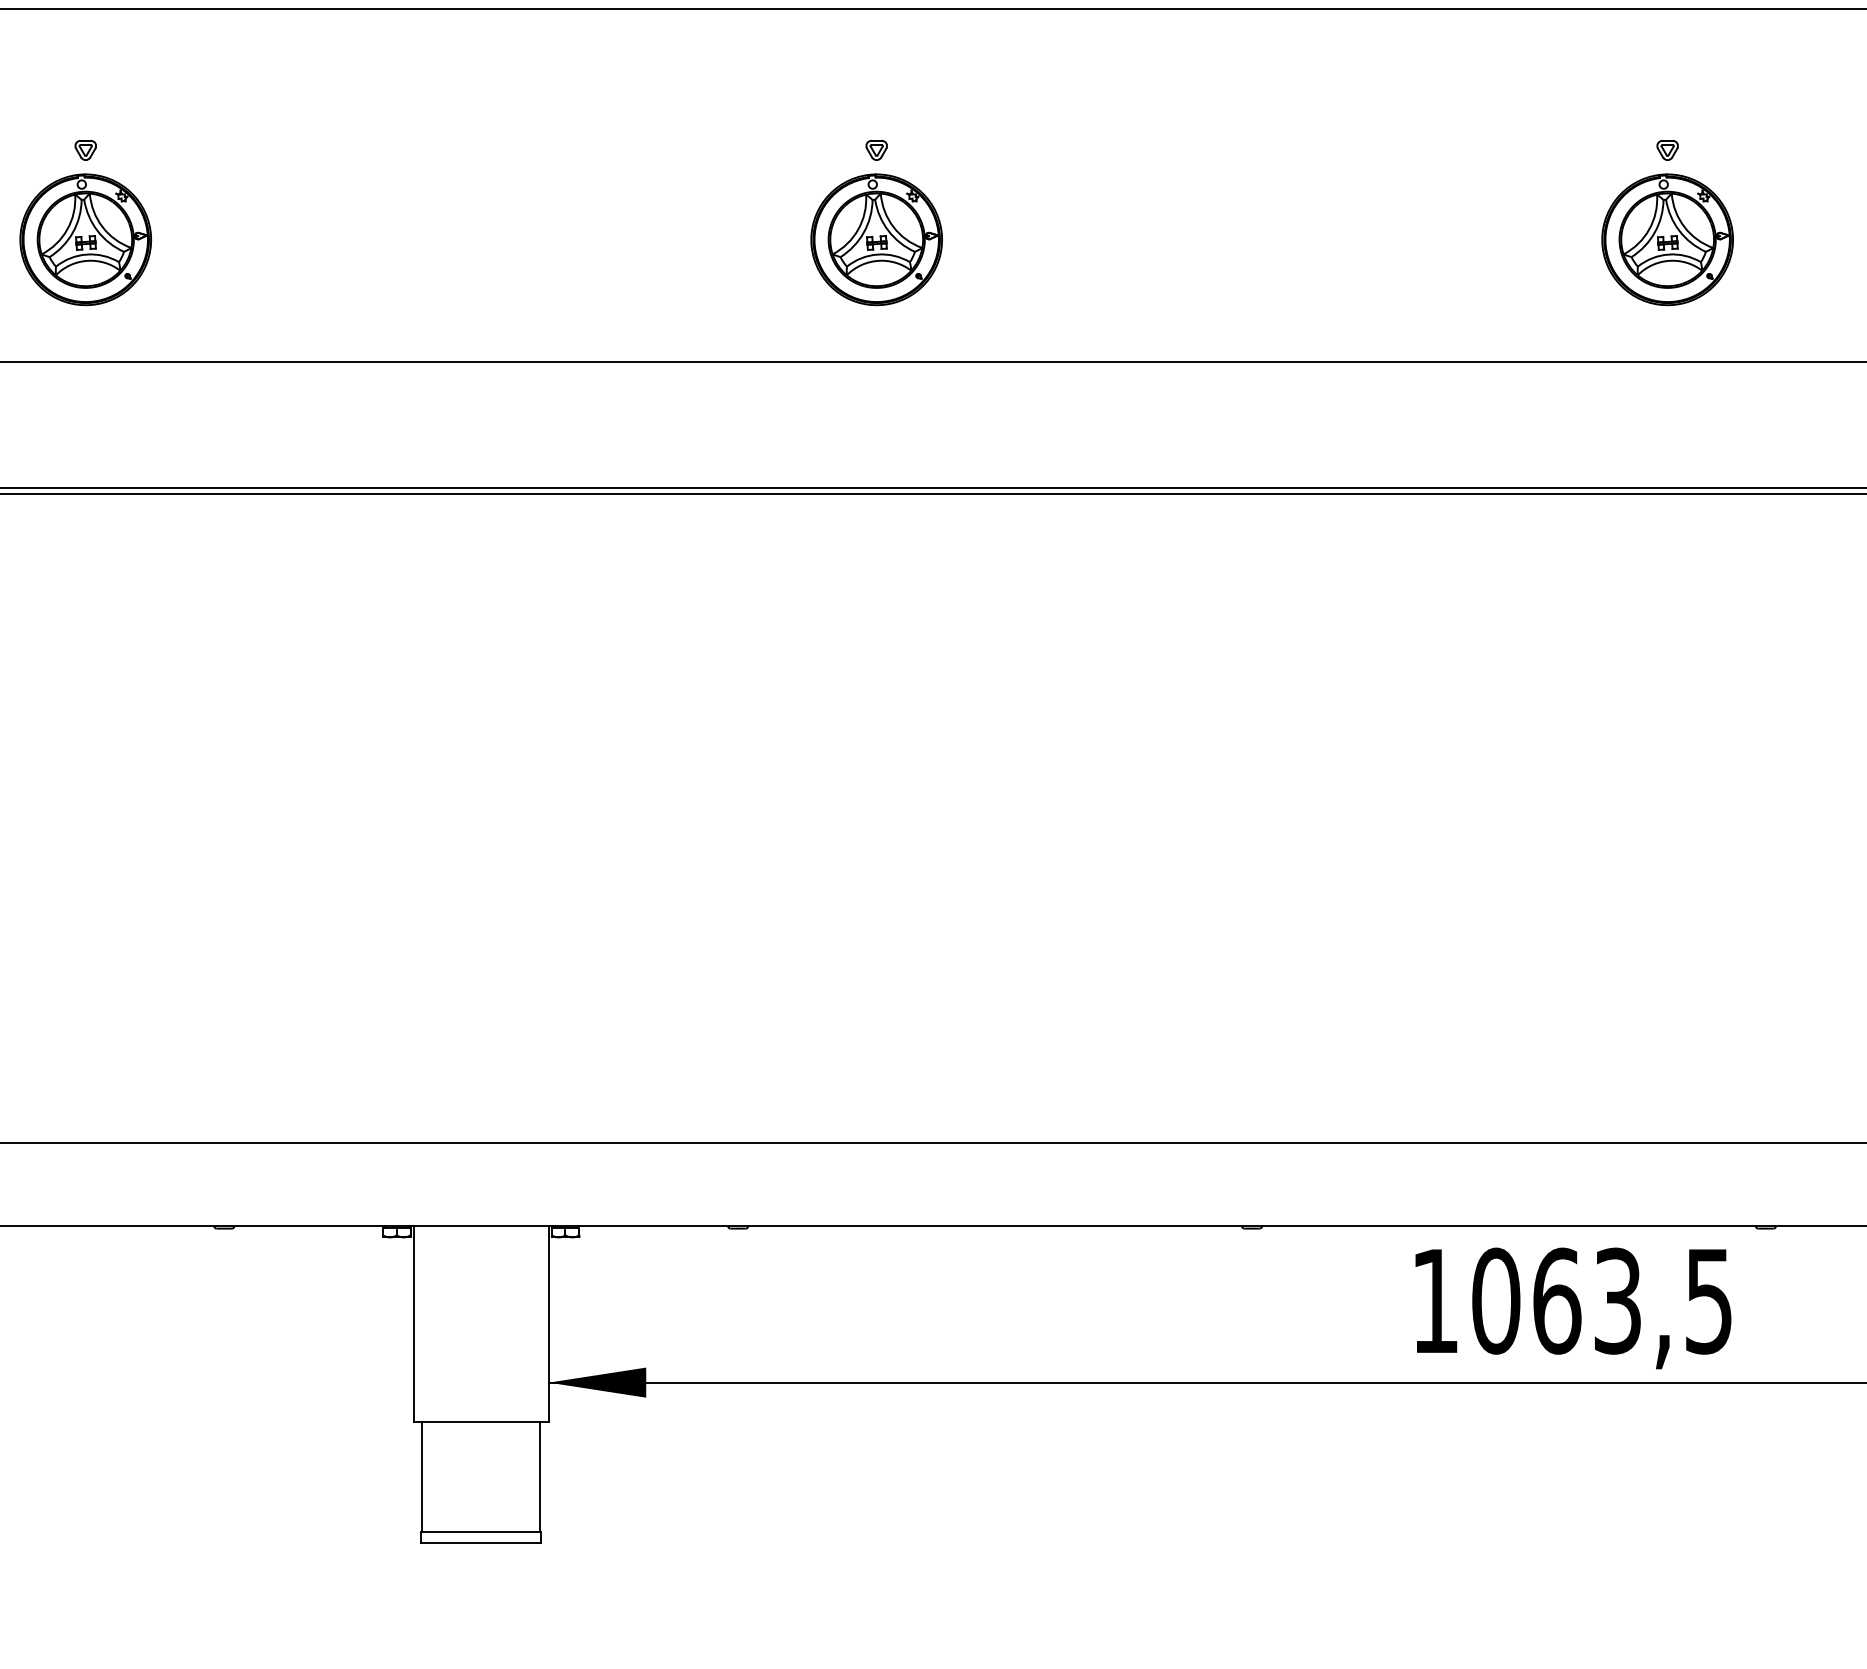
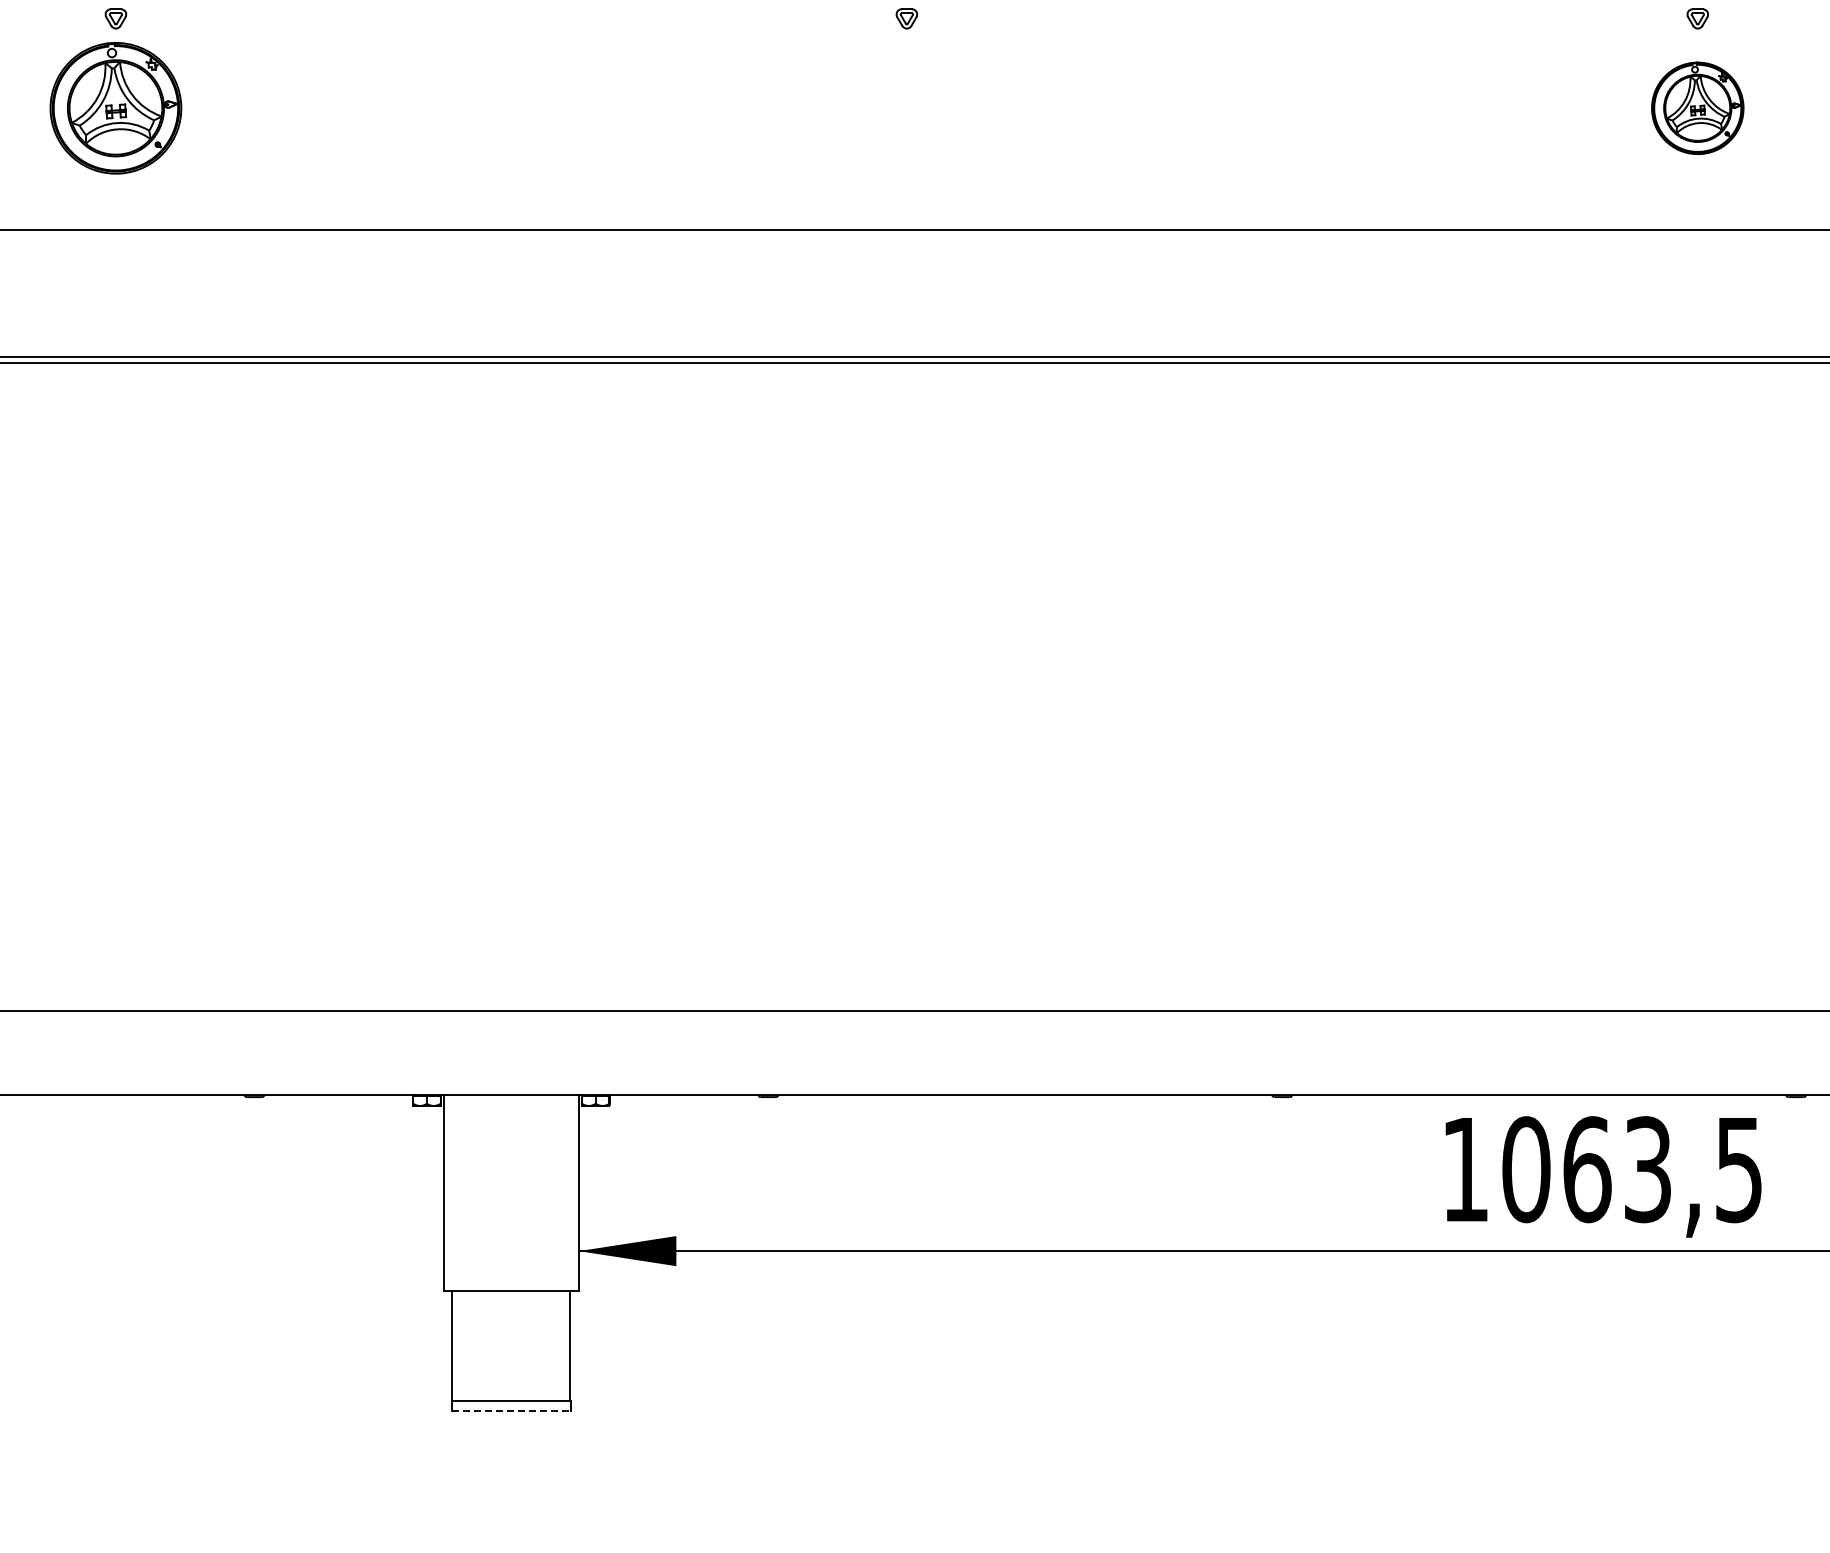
part: (876, 239) -> (906, 107), removed
part: (1667, 239) -> (1697, 107), size x0.7
line: (481, 1542) -> (511, 1410), solid -> dashed

